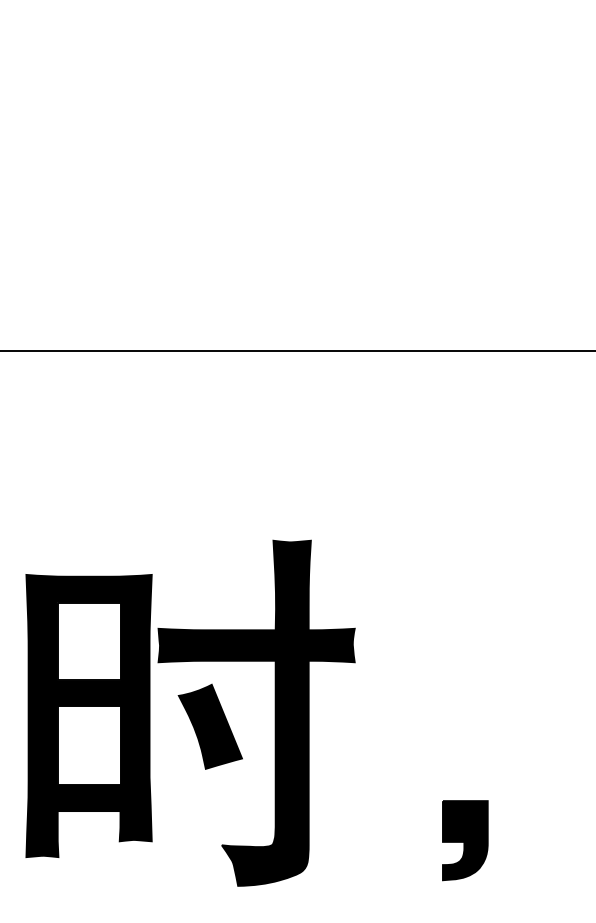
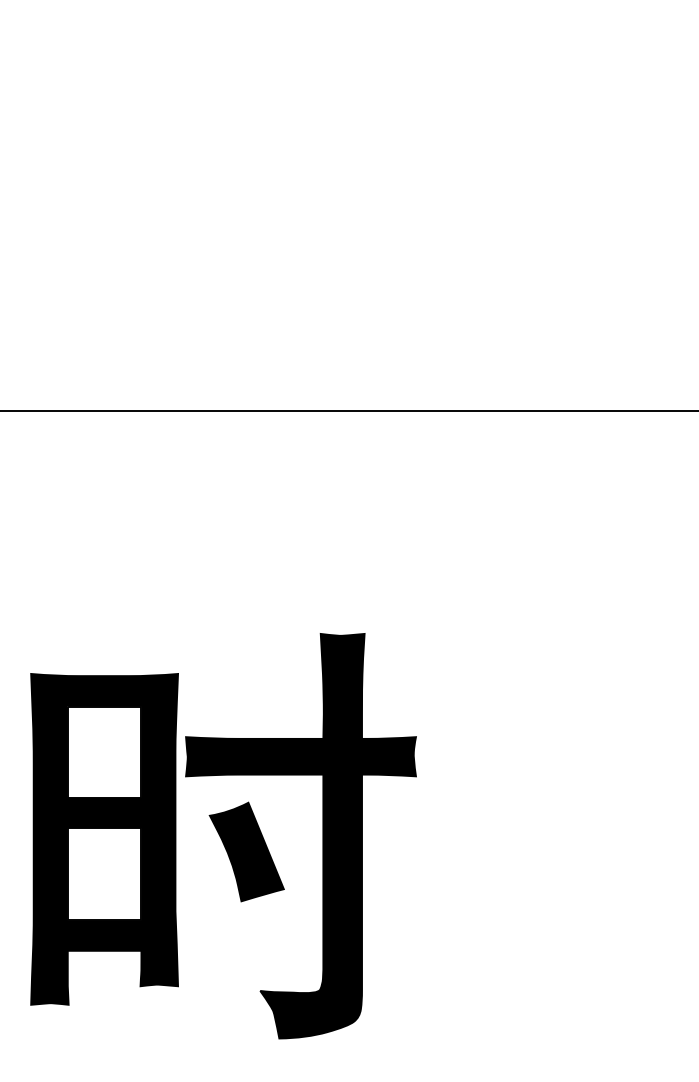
part: (465, 840) -> (545, 985), removed

